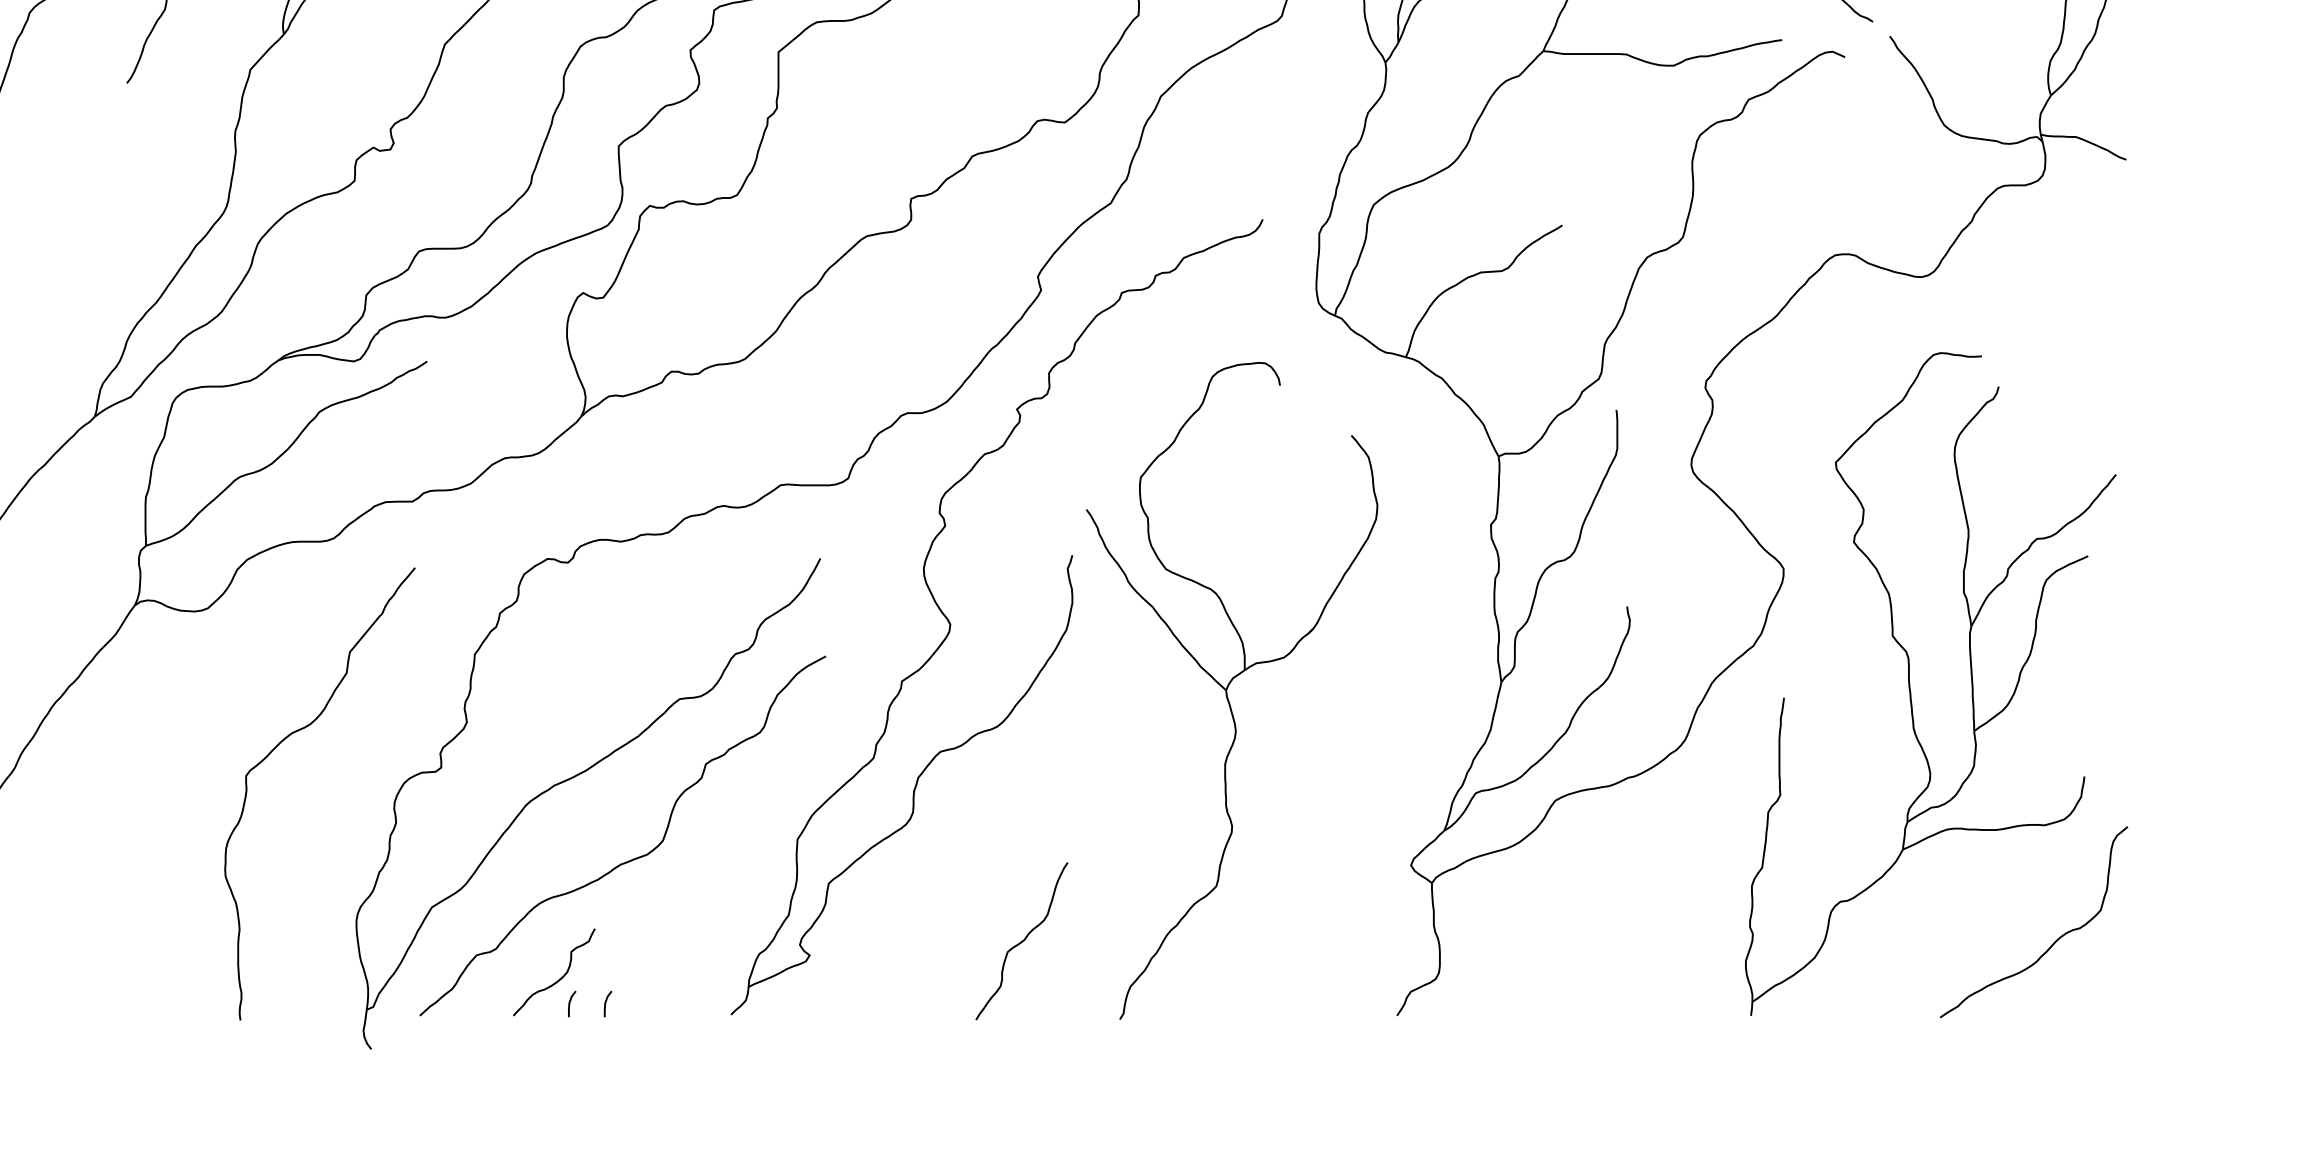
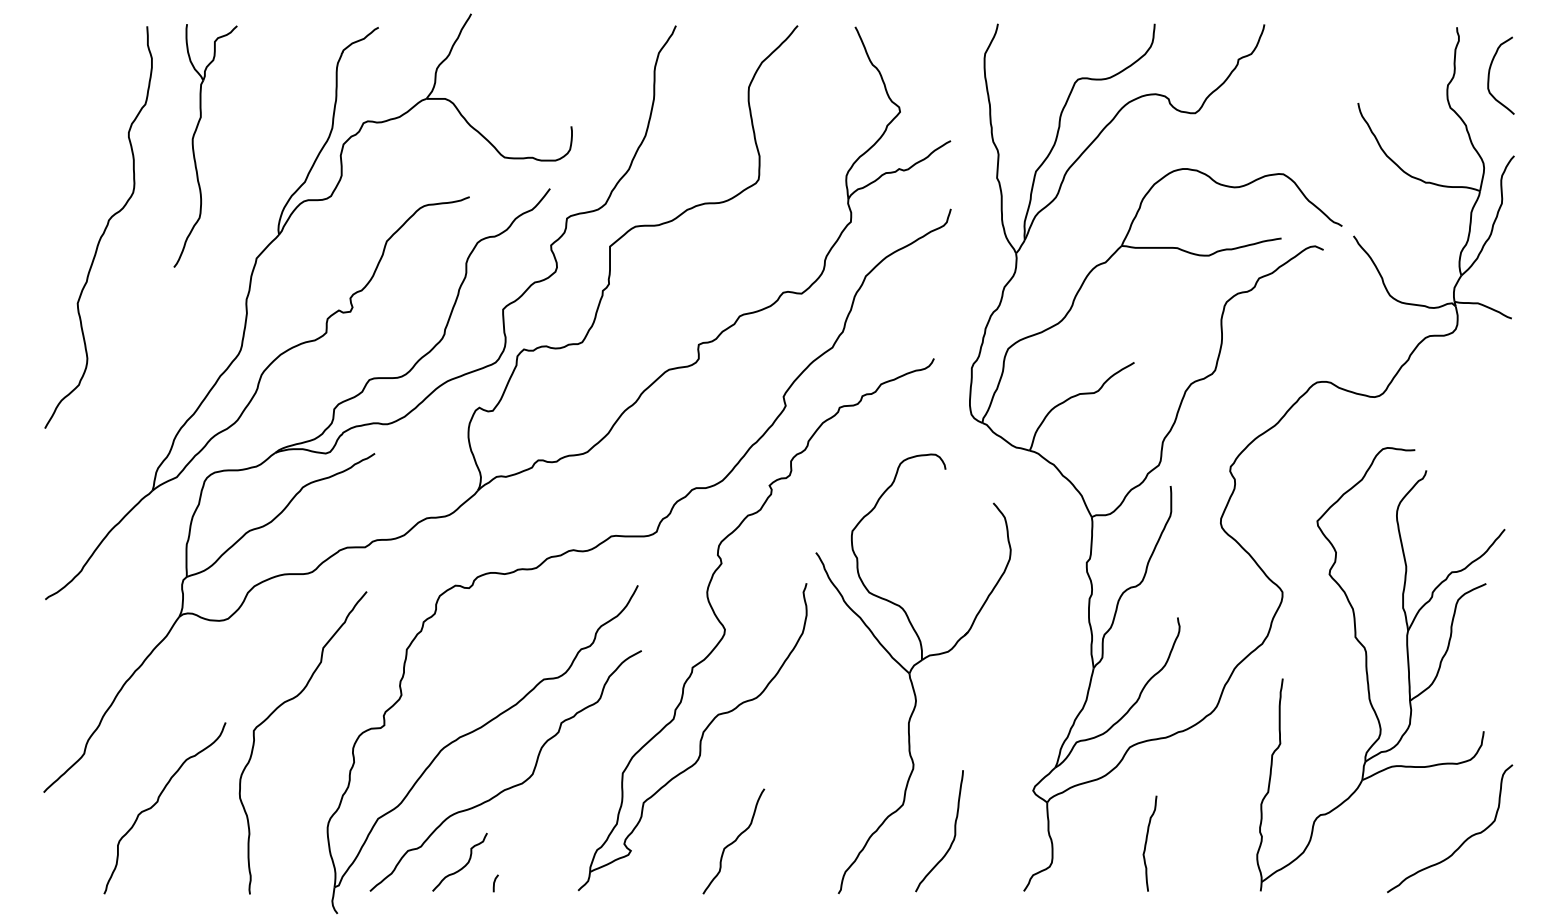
curve: (103, 883) -> (158, 802), added
curve: (1293, 926) -> (954, 831), added
curve: (1021, 941) -> (733, 841), moved
curve: (1581, 941) -> (1147, 841), added
line: (571, 1002) -> (471, 882), removed

